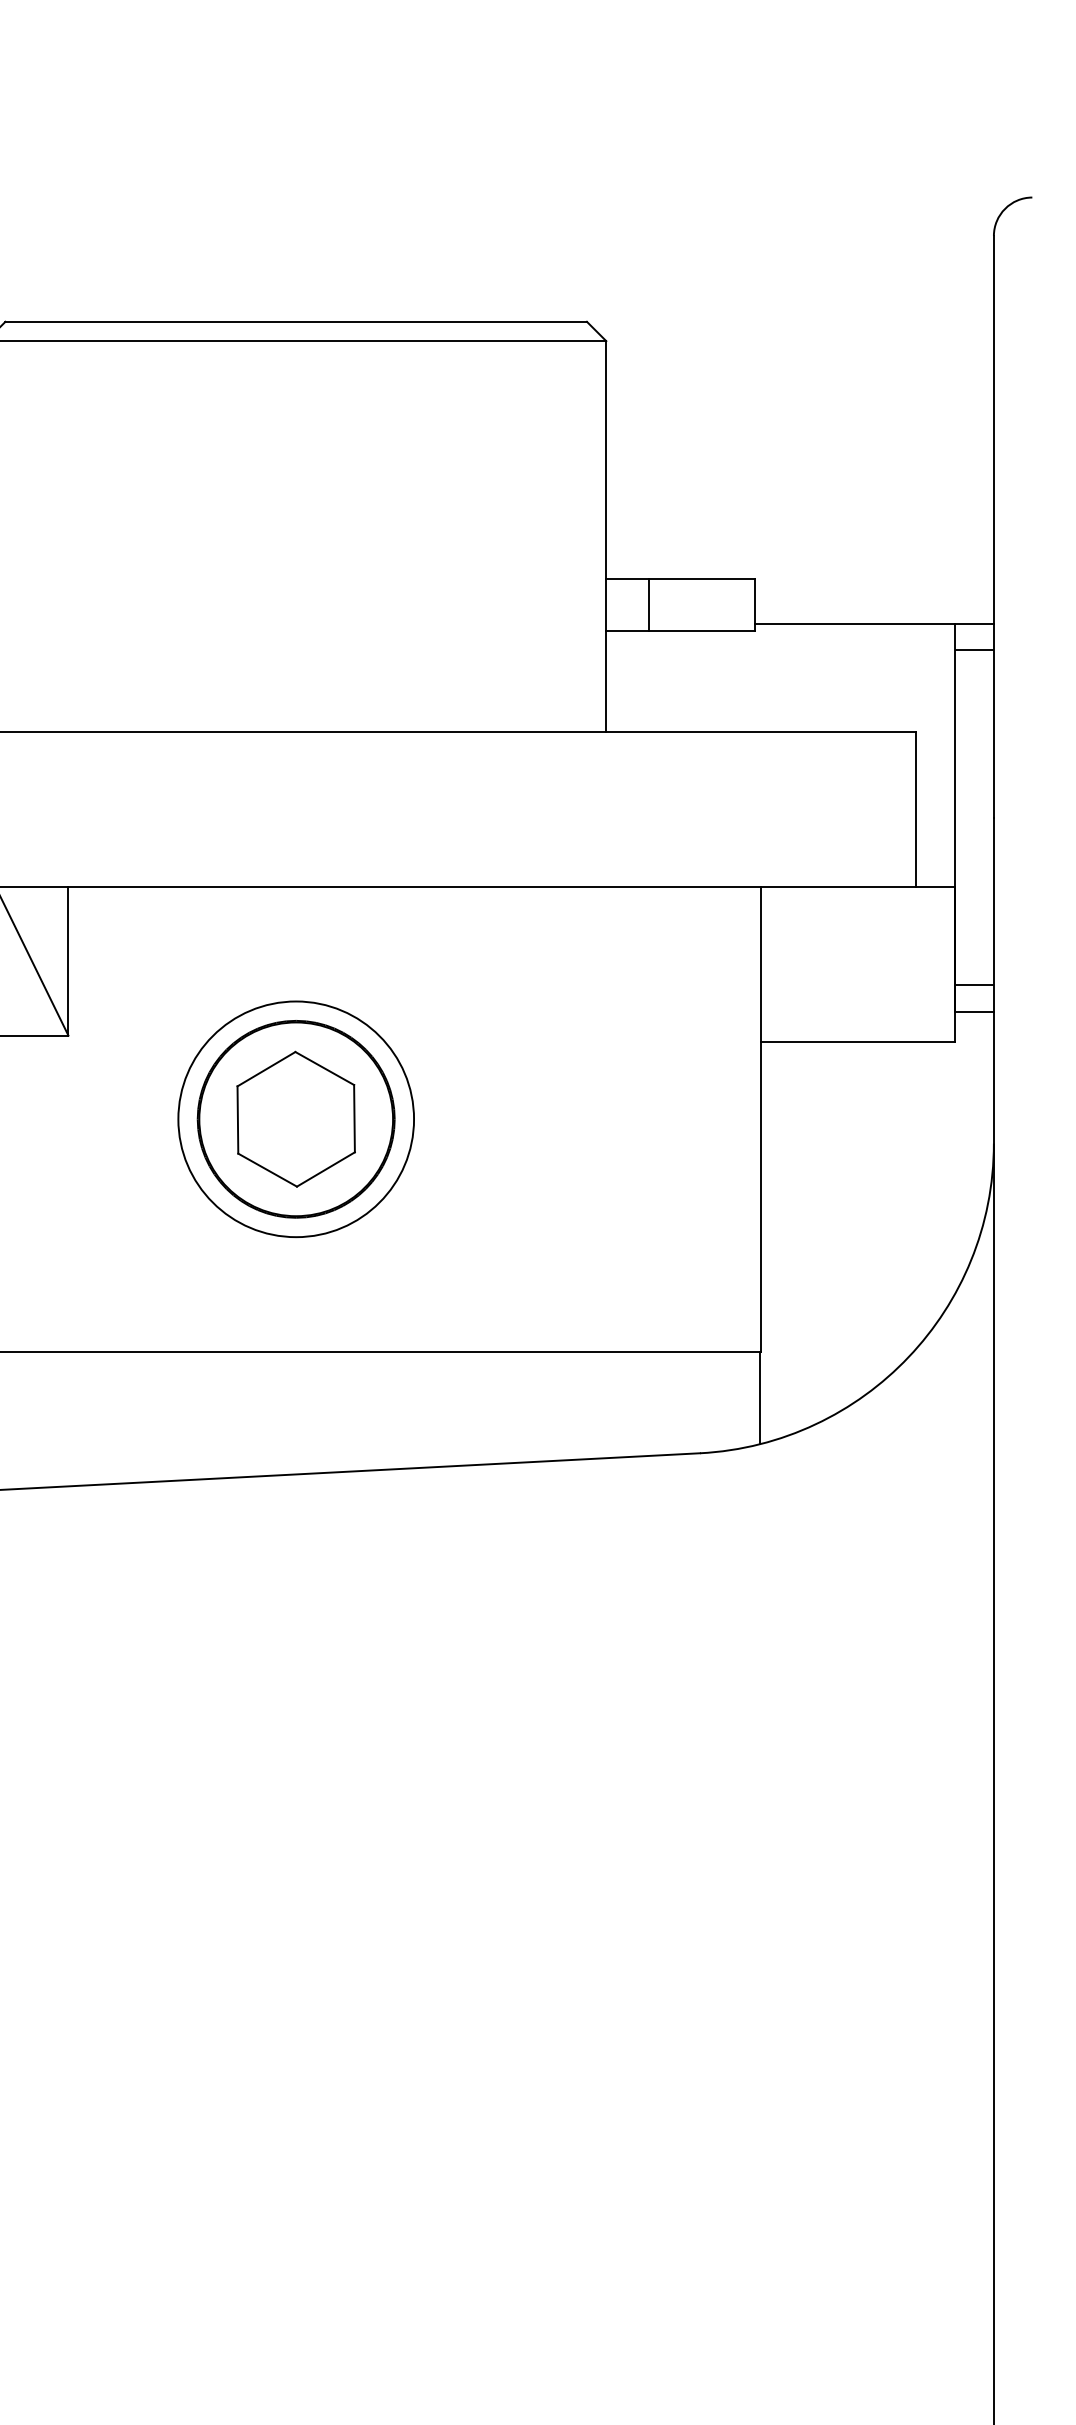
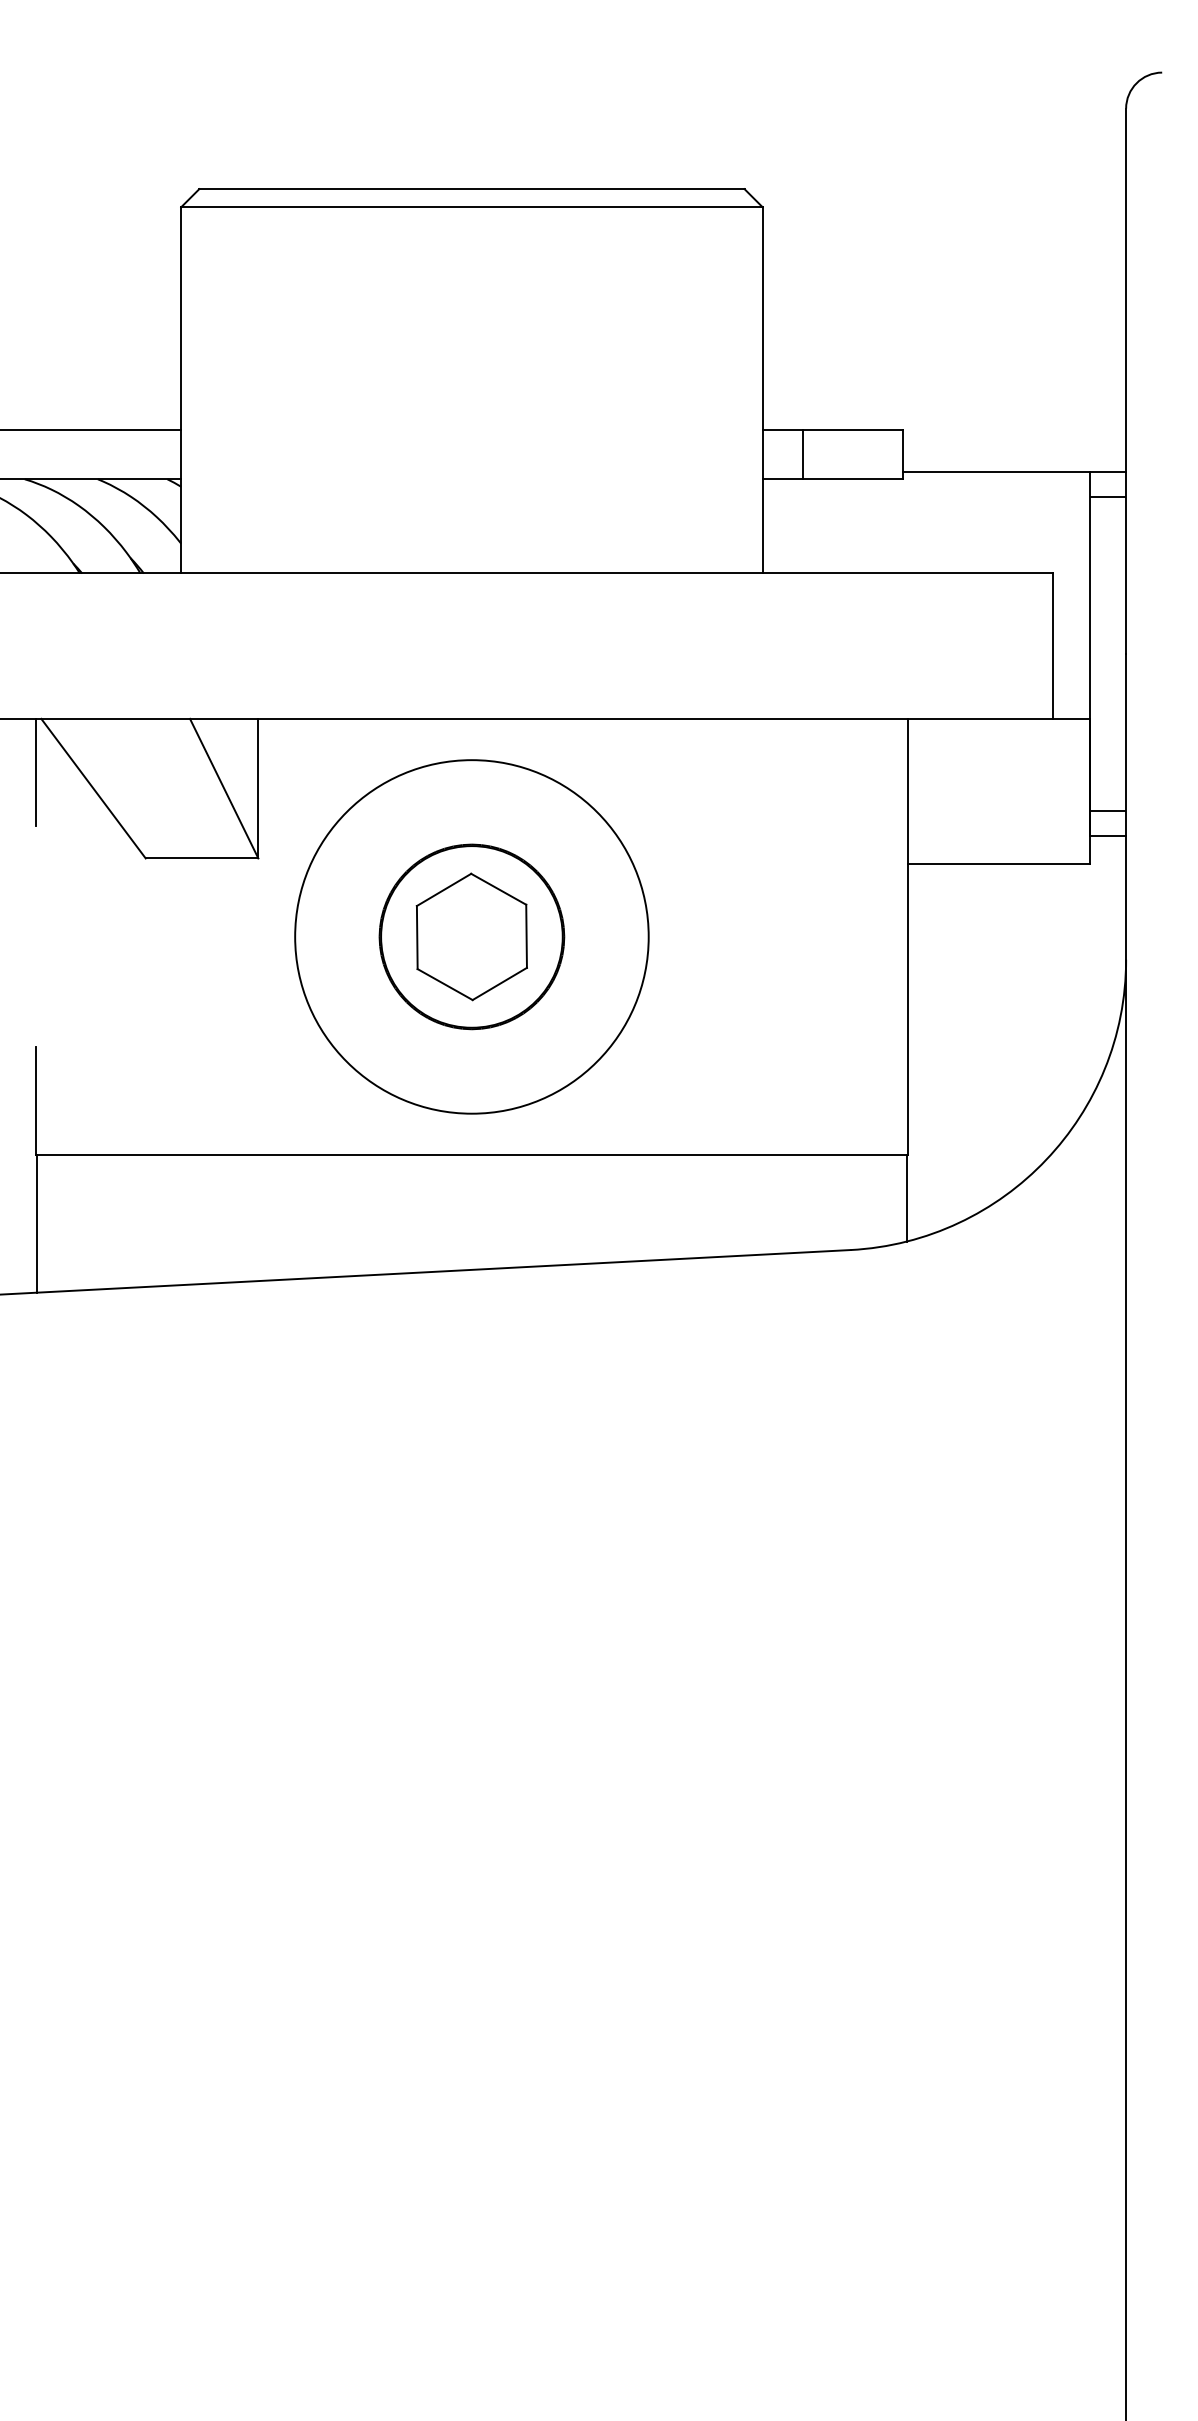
circle: (295, 1118) -> (471, 936), size x1.6

